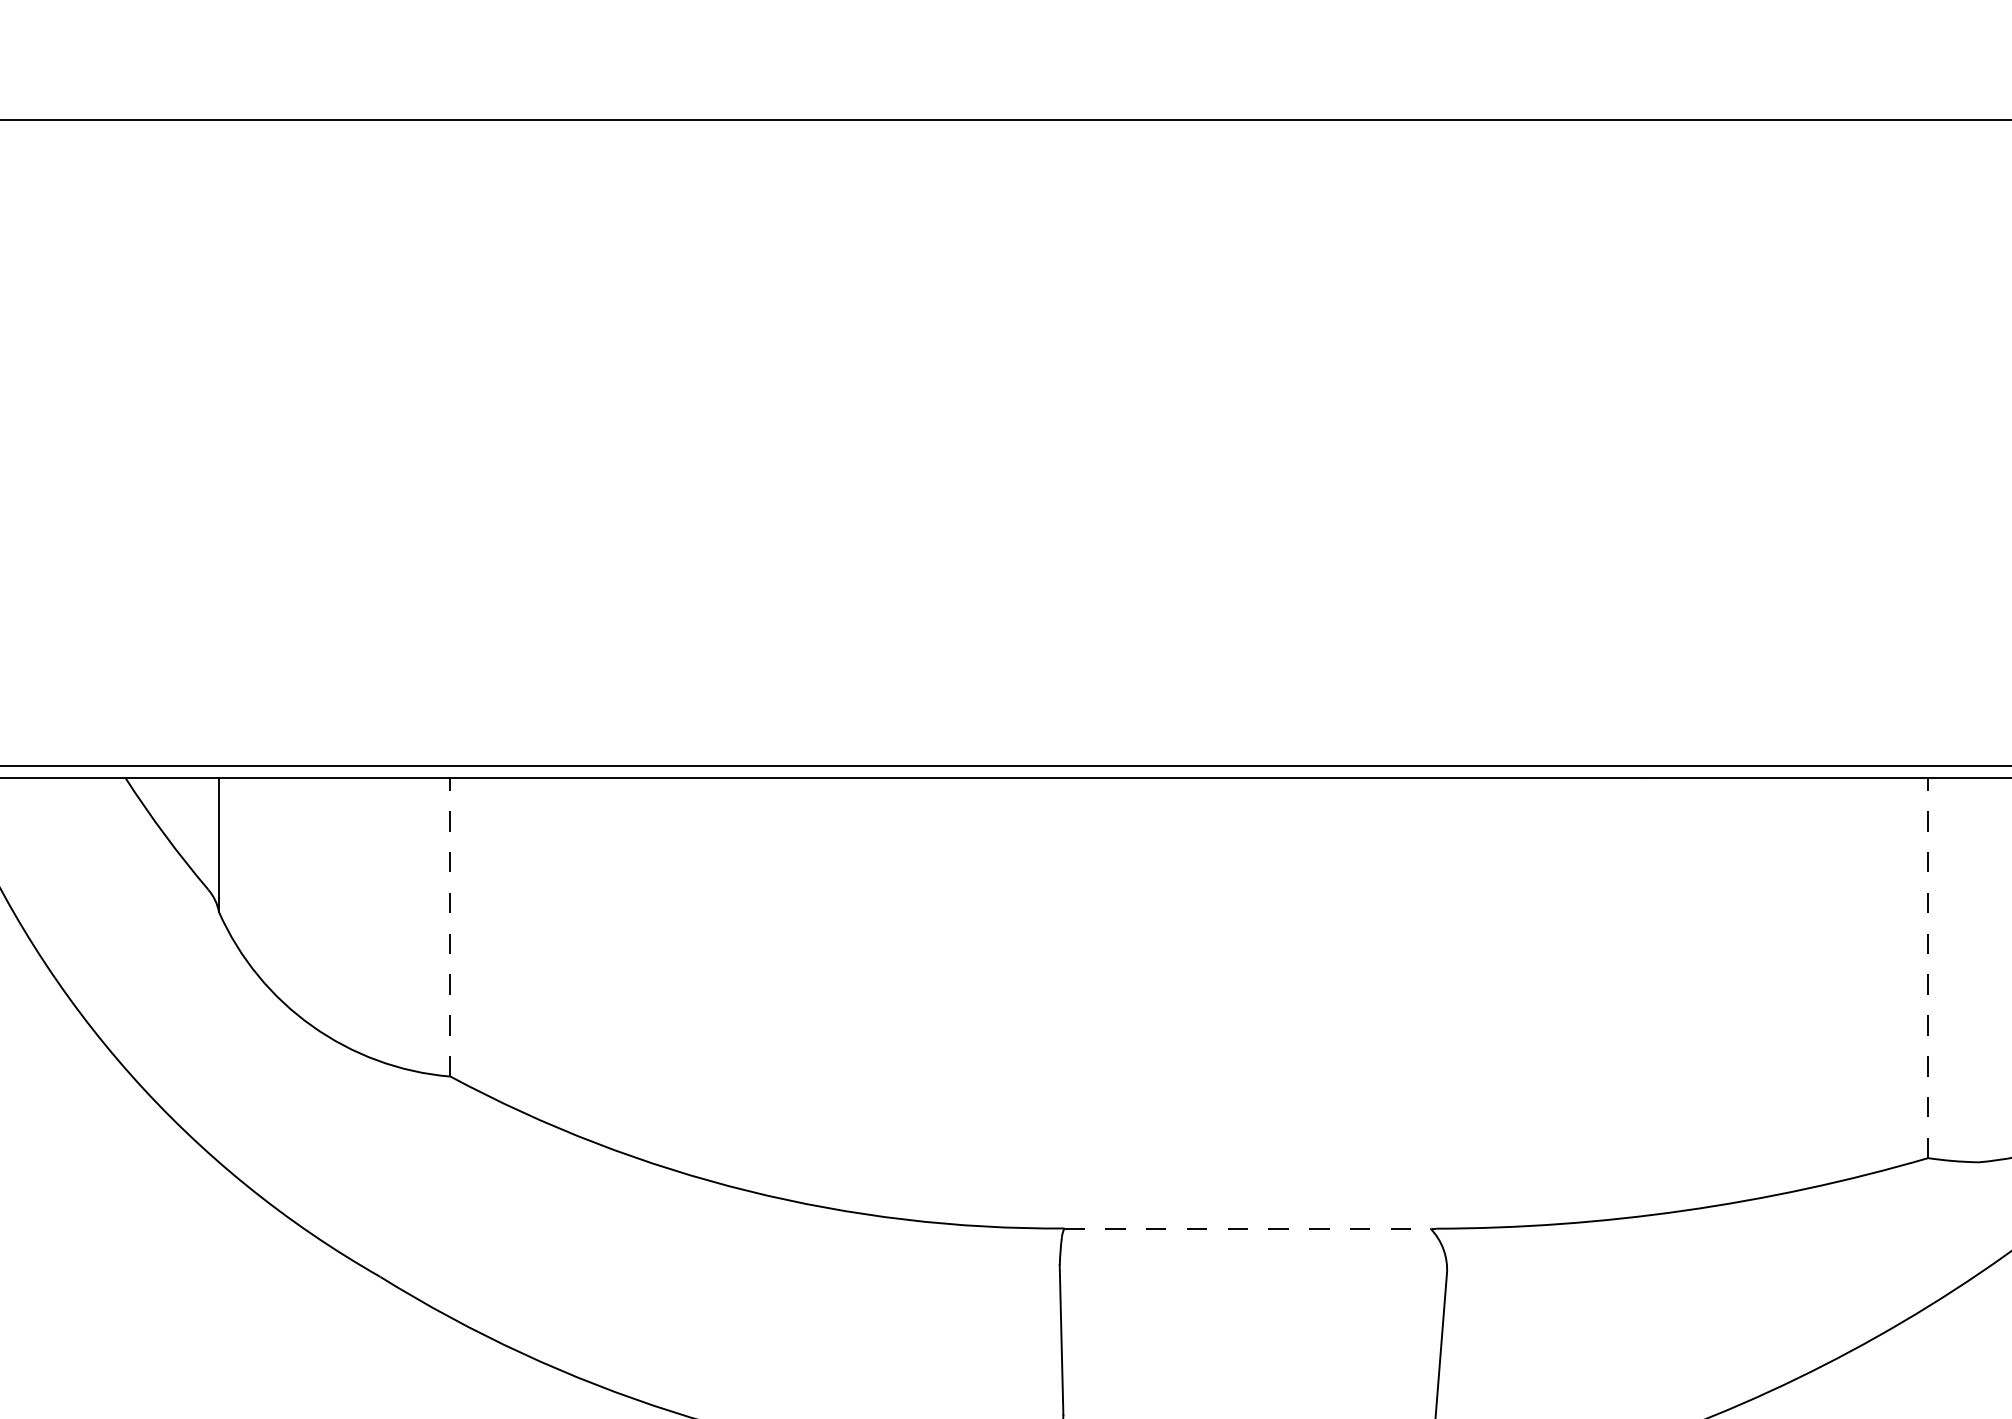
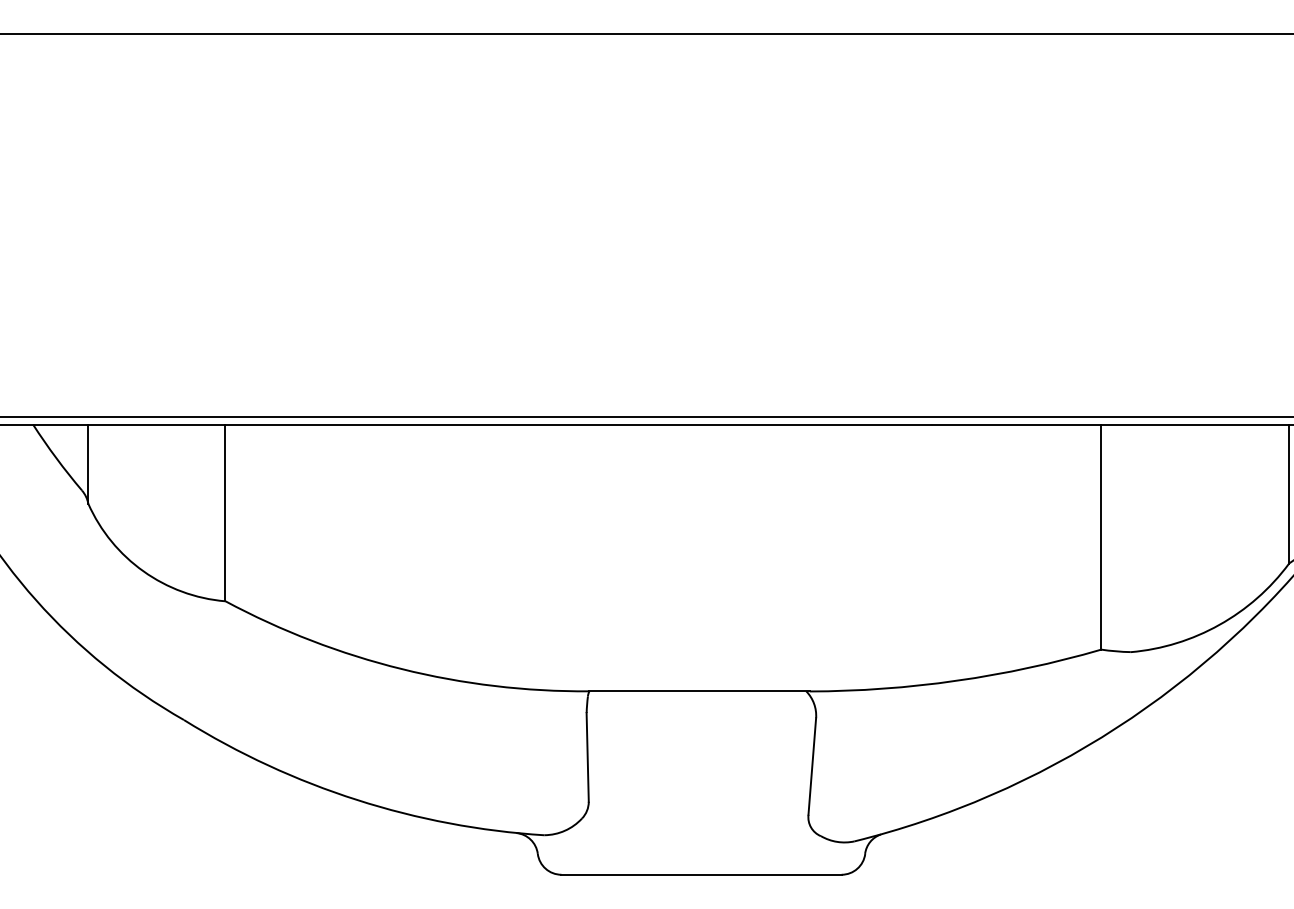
line: (450, 926) -> (225, 512), dashed -> solid
line: (1928, 968) -> (1101, 537), dashed -> solid
line: (1251, 1228) -> (700, 691), dashed -> solid

